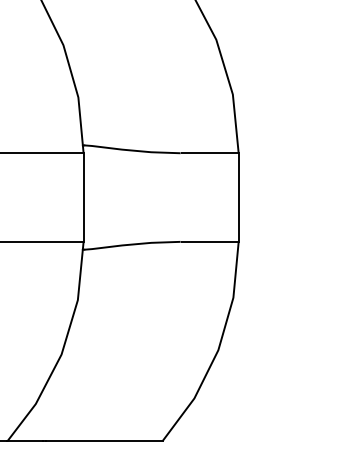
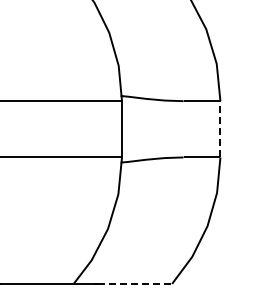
line: (238, 196) -> (220, 128), solid -> dashed
line: (104, 440) -> (135, 283), solid -> dashed

